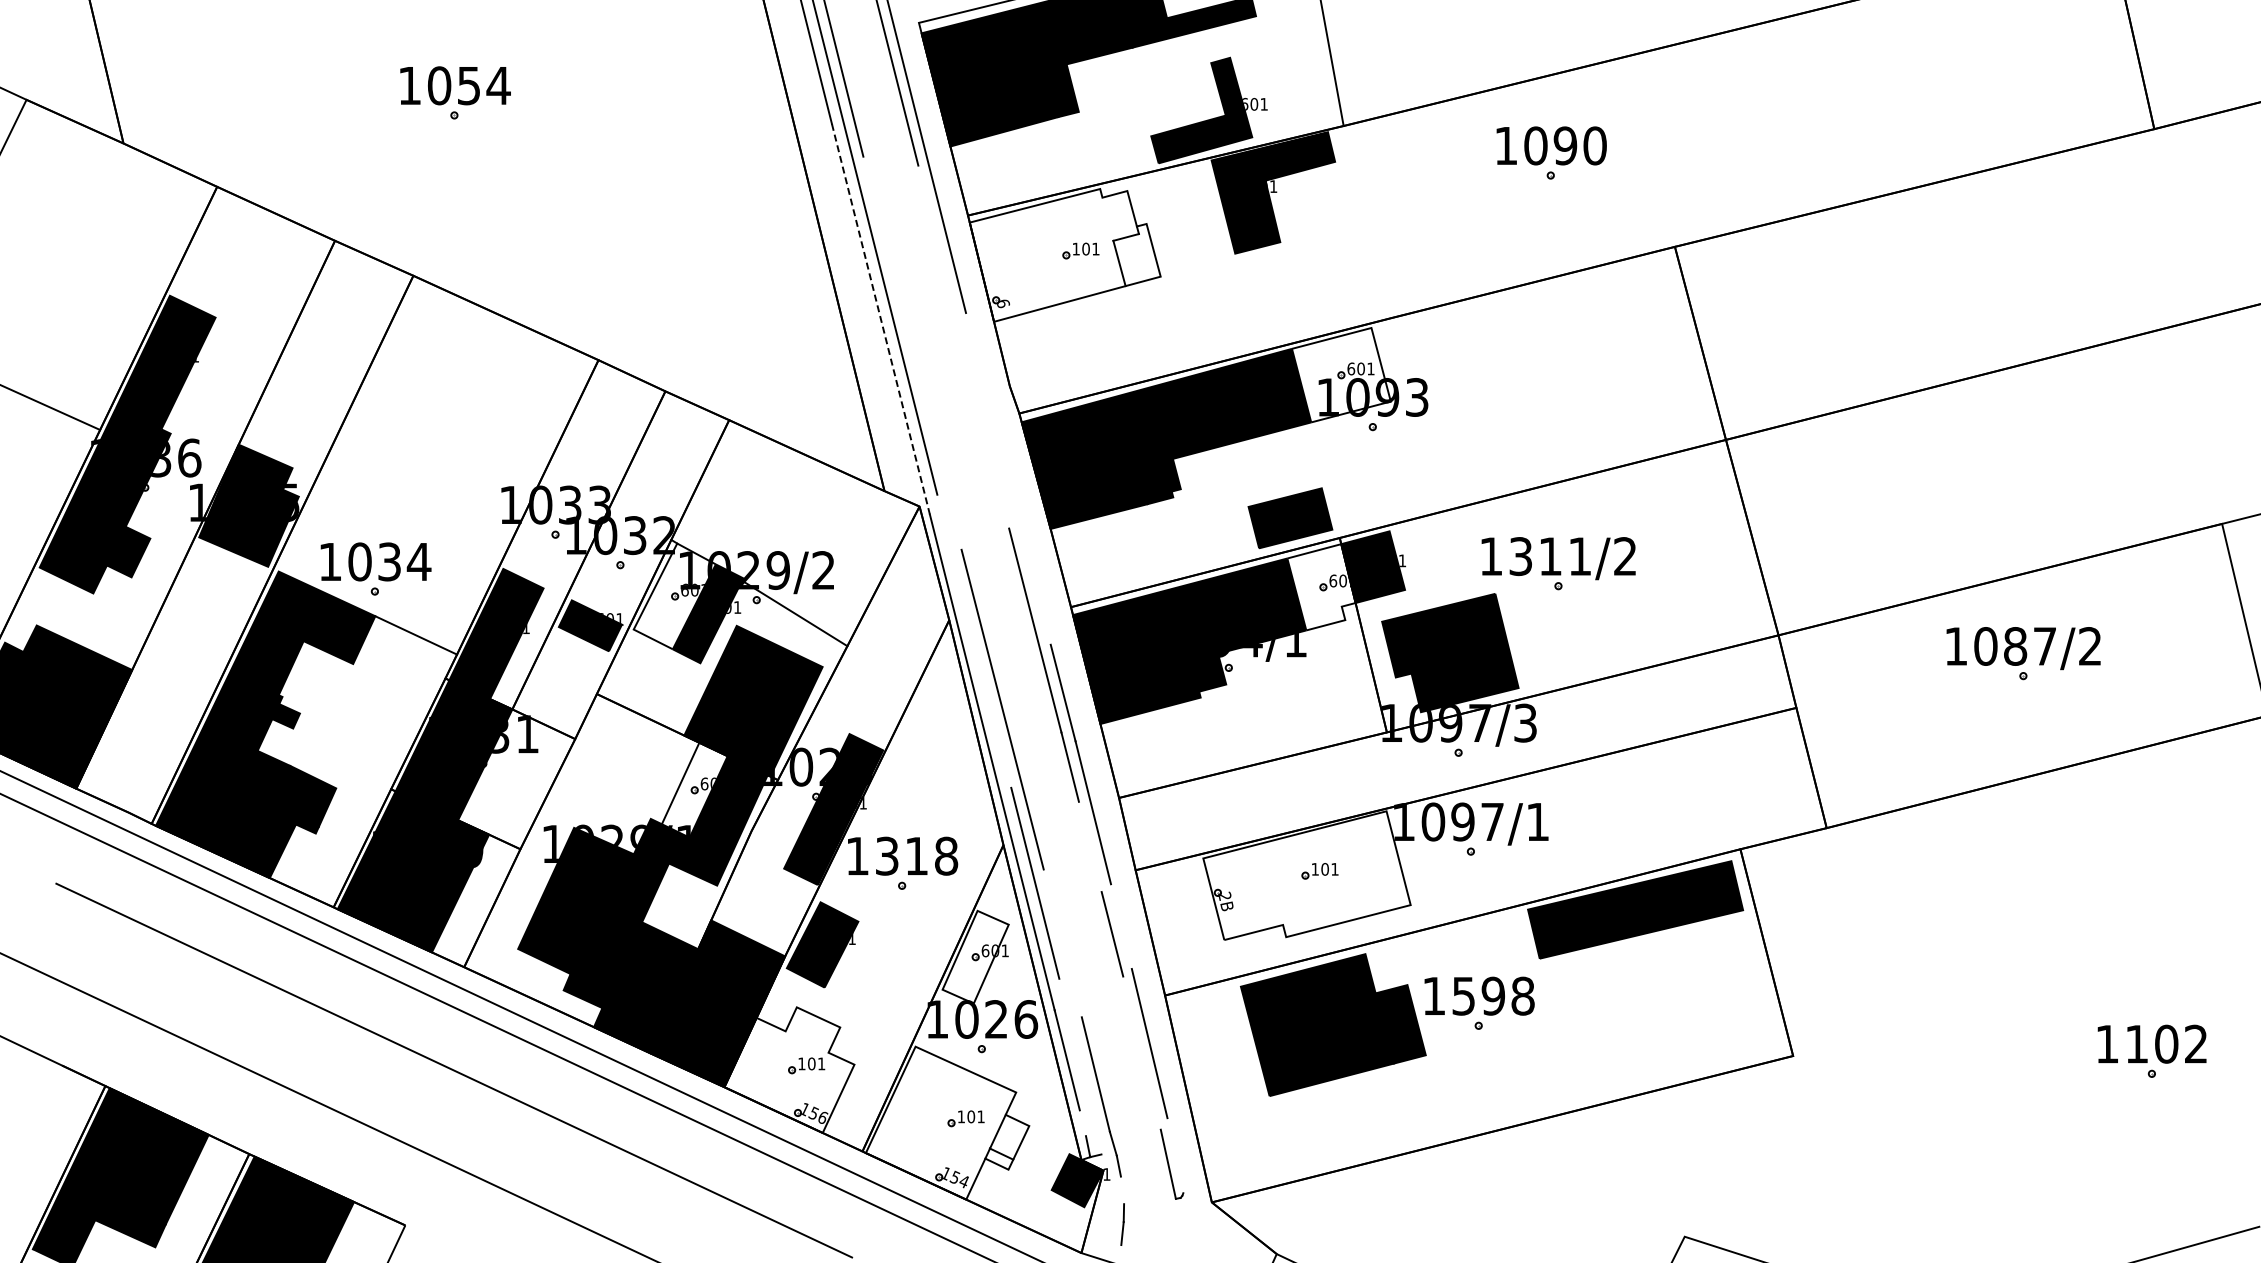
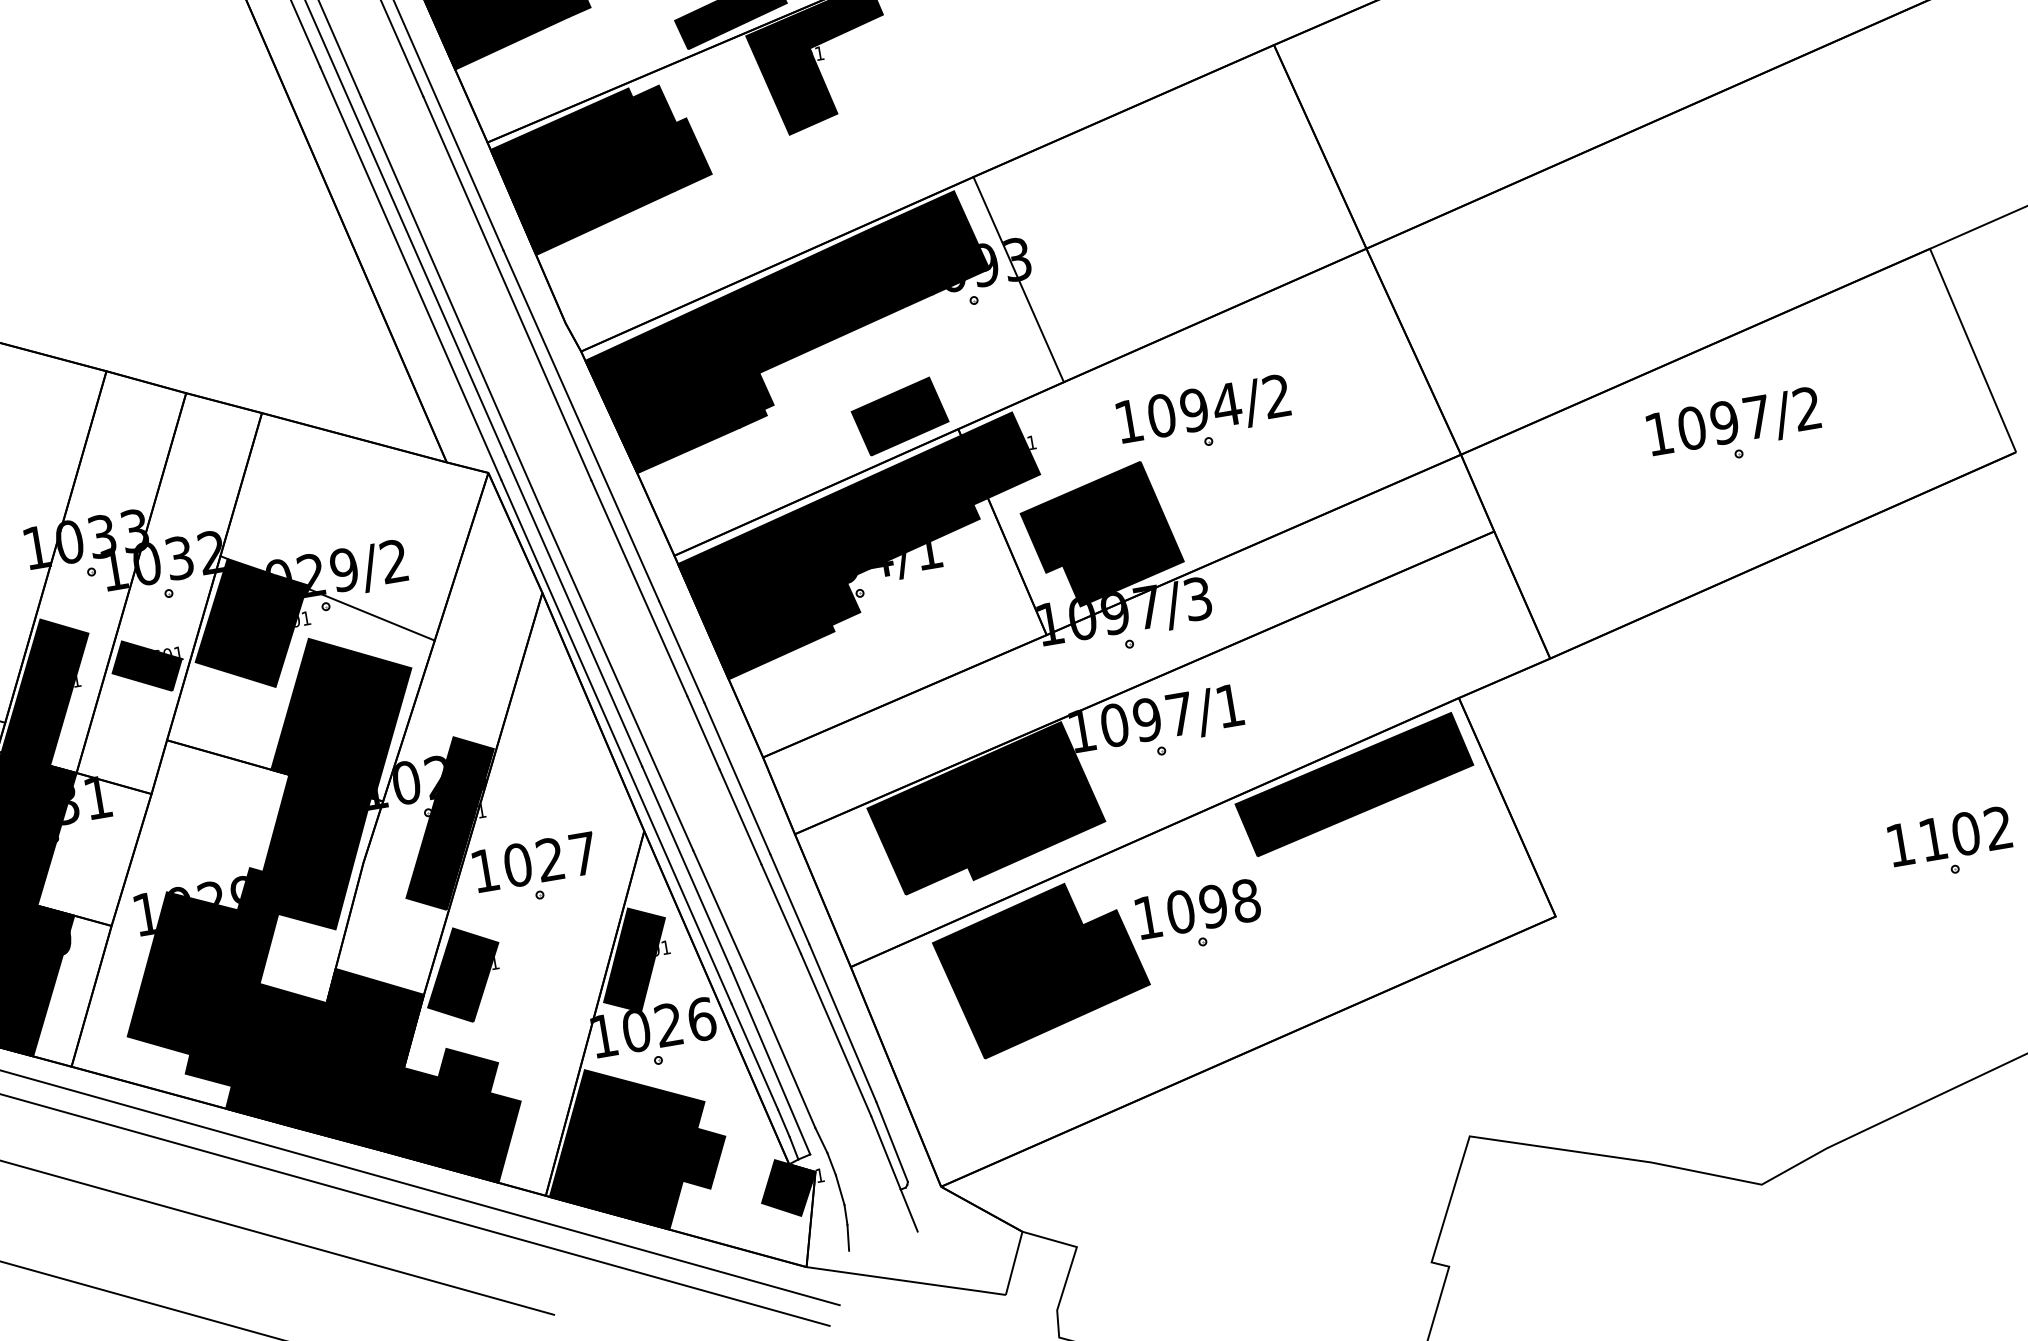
fill: (1064, 255) -> (601, 168), added
line: (881, 319) -> (411, 273), dashed -> solid
line: (963, 346) -> (506, 287), added
line: (912, 352) -> (451, 304), added
fill: (1340, 374) -> (928, 248), added
line: (1414, 415) -> (1017, 279), added
line: (1008, 478) -> (581, 425), added
text: (1550, 556) -> (1194, 410), 1311/2 -> 1094/2
fill: (1321, 587) -> (947, 487), added
fill: (674, 596) -> (234, 618), added
line: (974, 640) -> (574, 610), added
text: (2015, 646) -> (1724, 422), 1087/2 -> 1097/2
fill: (694, 789) -> (292, 827), added
line: (1089, 846) -> (739, 816), added
text: (916, 855) -> (550, 858), 1318 -> 1027
fill: (1306, 875) -> (984, 808), added
line: (1121, 926) -> (789, 898), added
line: (1062, 943) -> (727, 928), added
fill: (975, 956) -> (634, 959), added
text: (1463, 995) -> (1180, 911), 1598 -> 1098
line: (1141, 1052) -> (835, 1034), added
line: (1080, 1066) -> (770, 1061), added
fill: (789, 1069) -> (449, 1118), added
fill: (947, 1122) -> (634, 1147), added
line: (1082, 1123) -> (783, 1123), added
line: (1175, 1155) -> (892, 1141), added
line: (1122, 1190) -> (840, 1190), added
line: (1179, 1218) -> (908, 1210), added

